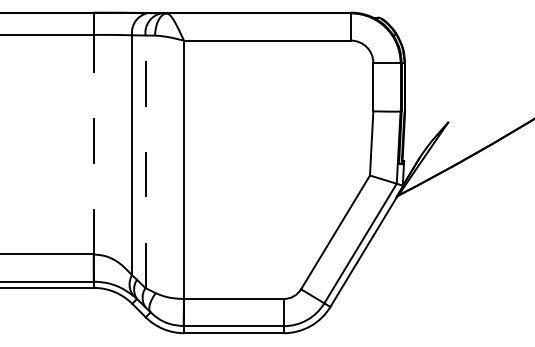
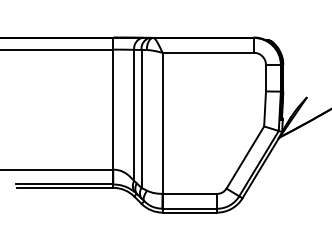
line: (94, 144) -> (113, 109), dashed -> solid
line: (145, 160) -> (141, 118), dashed -> solid

